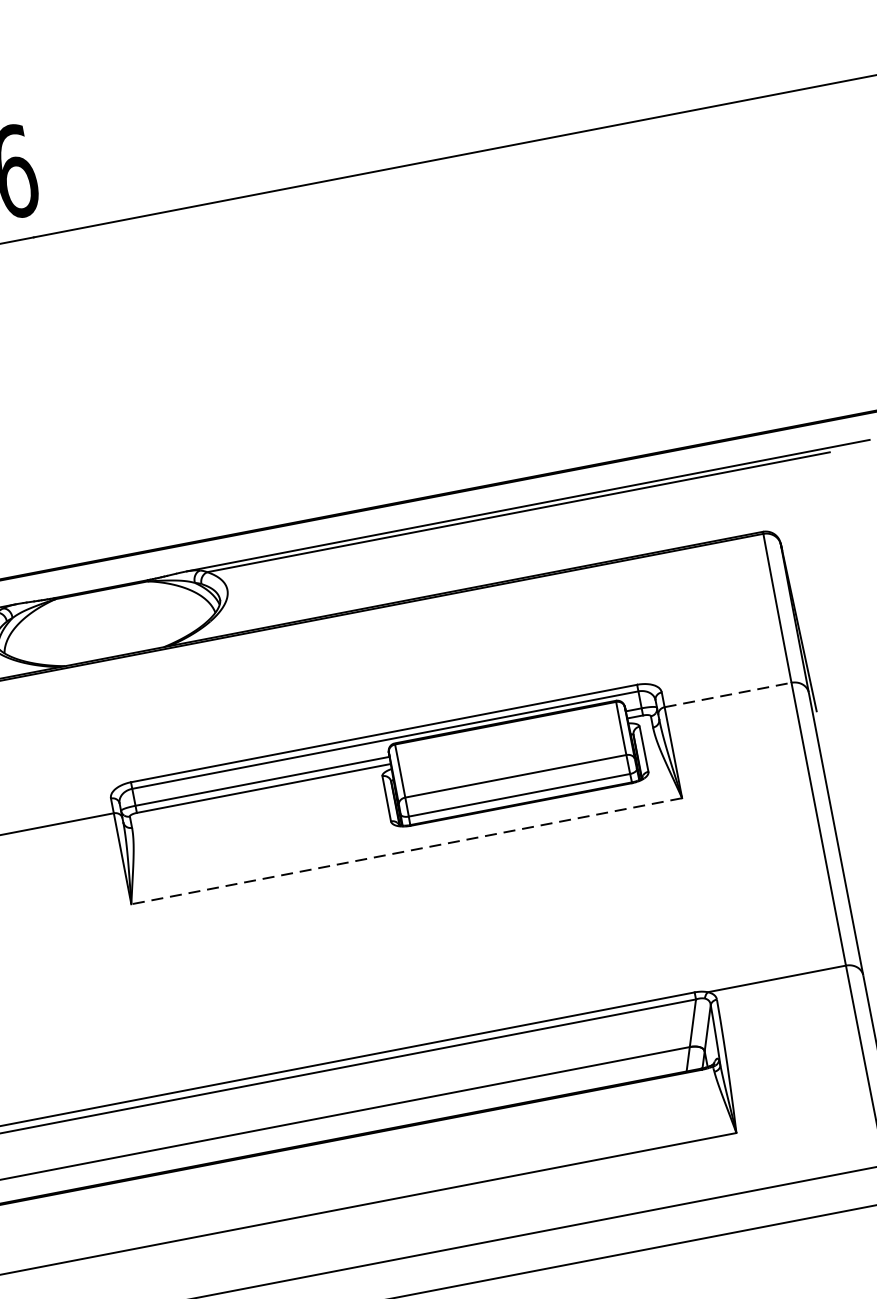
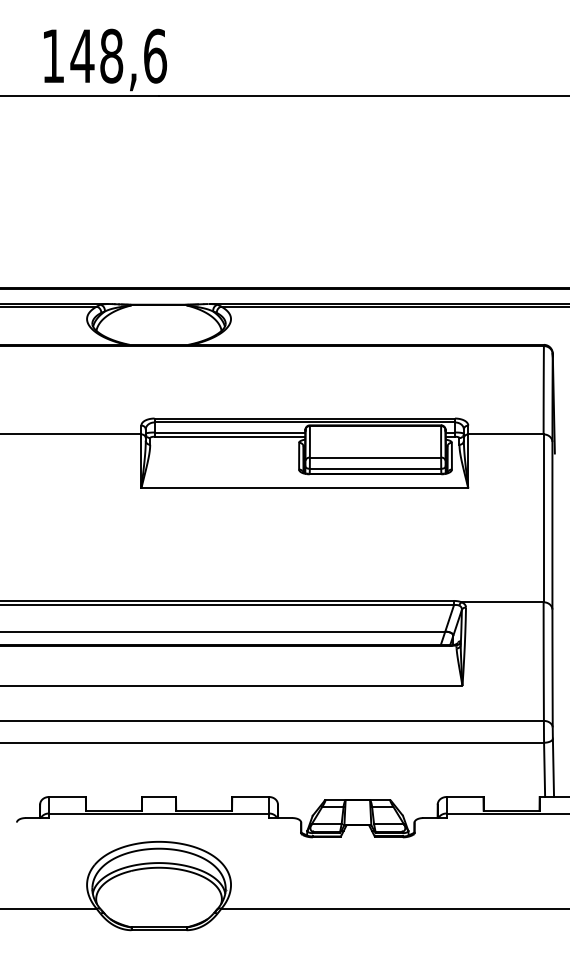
line: (727, 695) -> (505, 434), dashed -> solid
line: (406, 851) -> (304, 488), dashed -> solid

